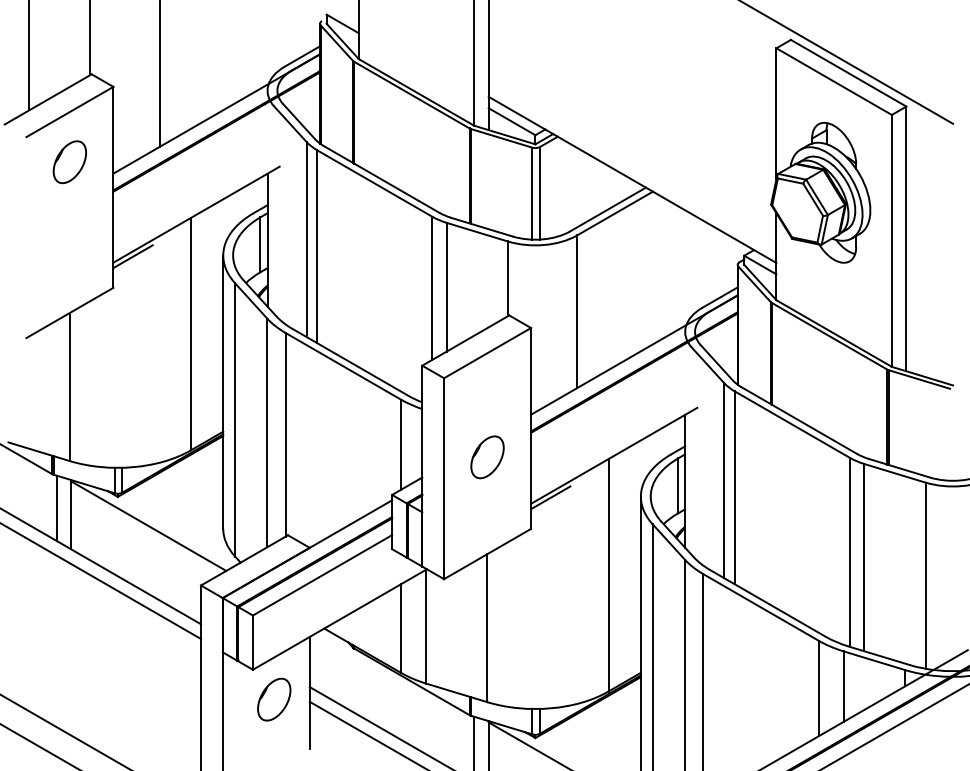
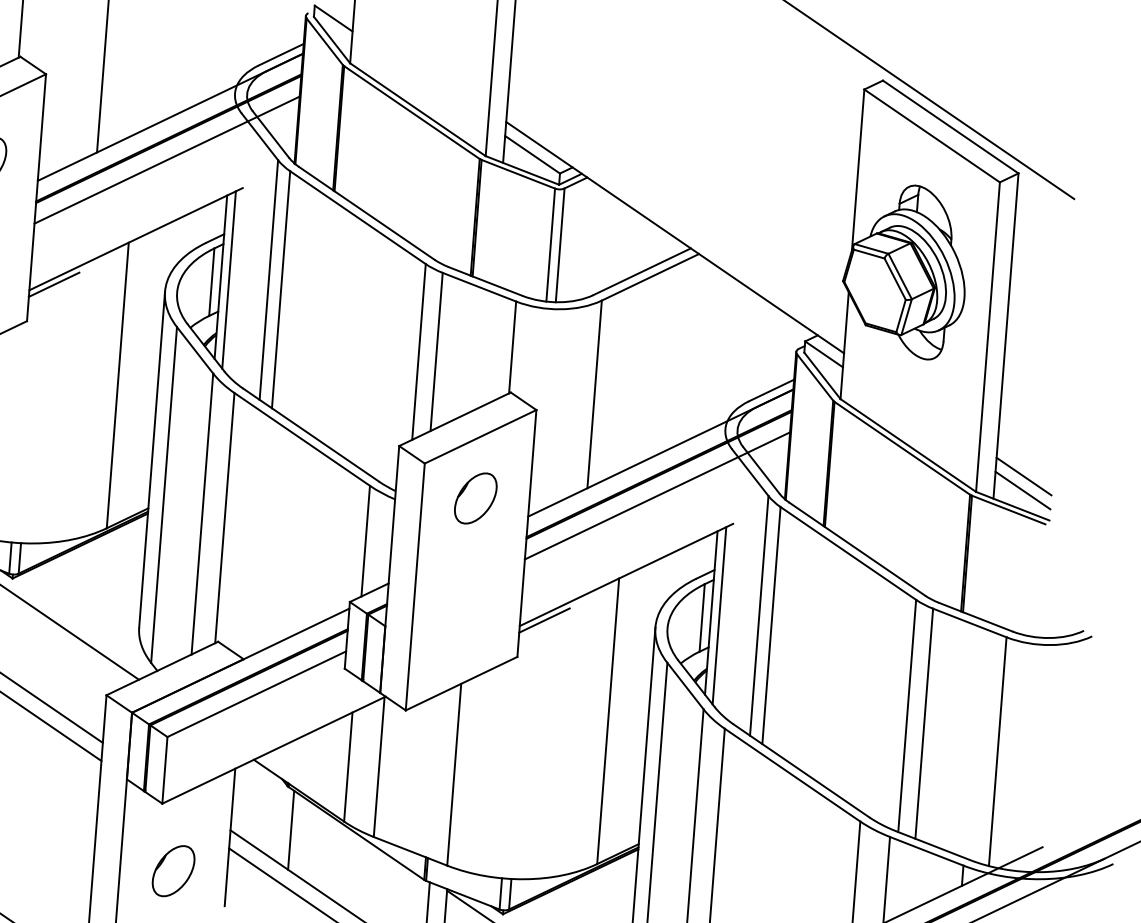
line: (216, 148) -> (166, 159), added
line: (274, 241) -> (229, 279), added
line: (929, 350) -> (1023, 475), added
line: (929, 362) -> (1022, 490), added
line: (634, 389) -> (657, 495), added
part: (487, 457) -> (475, 498), moved
line: (691, 482) -> (718, 615), added
line: (358, 683) -> (290, 830), added
part: (274, 699) -> (173, 870), moved

